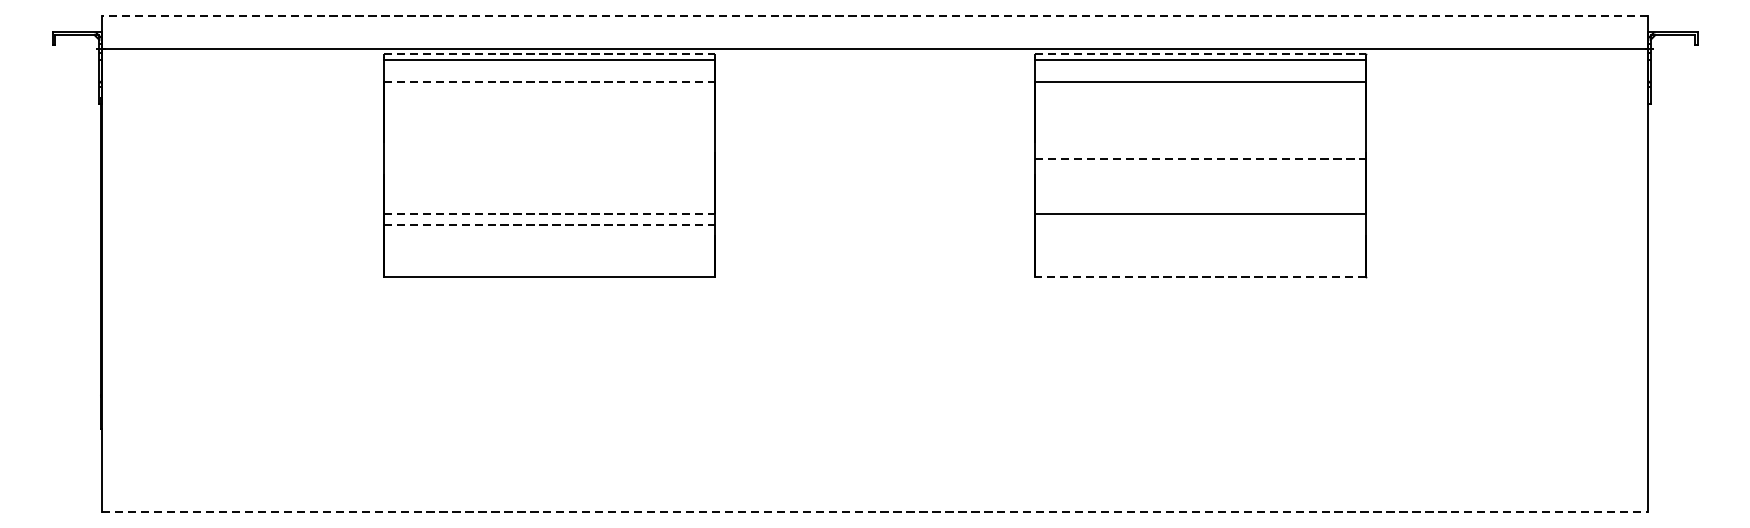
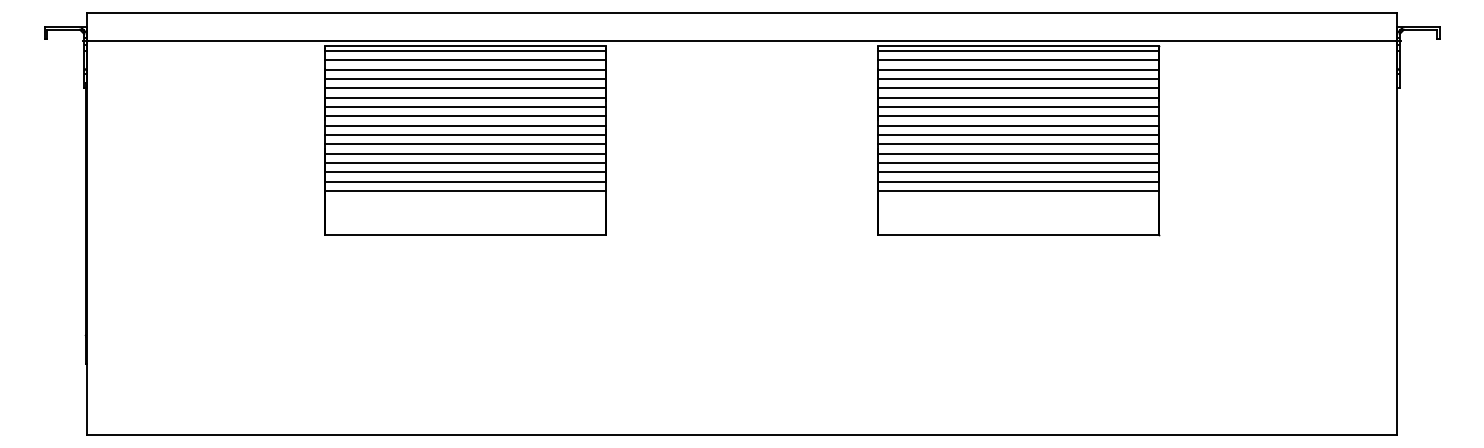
line: (874, 15) -> (741, 13), dashed -> solid
line: (550, 54) -> (466, 46), dashed -> solid
line: (1201, 54) -> (1018, 46), dashed -> solid
line: (548, 71) -> (465, 60), added
line: (1199, 71) -> (1017, 60), added
line: (550, 81) -> (466, 69), dashed -> solid
line: (548, 92) -> (465, 78), added
line: (1199, 92) -> (1017, 78), added
line: (548, 104) -> (465, 88), added
line: (1199, 104) -> (1017, 88), added
line: (548, 114) -> (465, 97), added
line: (1199, 114) -> (1017, 97), added
line: (548, 125) -> (465, 106), added
line: (1199, 125) -> (1017, 106), added
line: (548, 137) -> (465, 116), added
line: (1199, 137) -> (1017, 116), added
line: (548, 147) -> (465, 125), added
line: (1199, 147) -> (1017, 125), added
line: (548, 159) -> (465, 135), added
line: (1201, 159) -> (1018, 135), dashed -> solid
line: (548, 170) -> (465, 144), added
line: (1199, 170) -> (1017, 144), added
line: (548, 180) -> (465, 153), added
line: (1199, 180) -> (1017, 153), added
line: (548, 192) -> (465, 163), added
line: (1199, 192) -> (1017, 163), added
line: (548, 203) -> (465, 172), added
line: (1199, 203) -> (1017, 172), added
line: (550, 213) -> (466, 181), dashed -> solid
line: (550, 225) -> (466, 191), dashed -> solid
line: (1199, 225) -> (1017, 191), added
line: (1199, 277) -> (1017, 235), dashed -> solid
line: (875, 512) -> (742, 434), dashed -> solid

